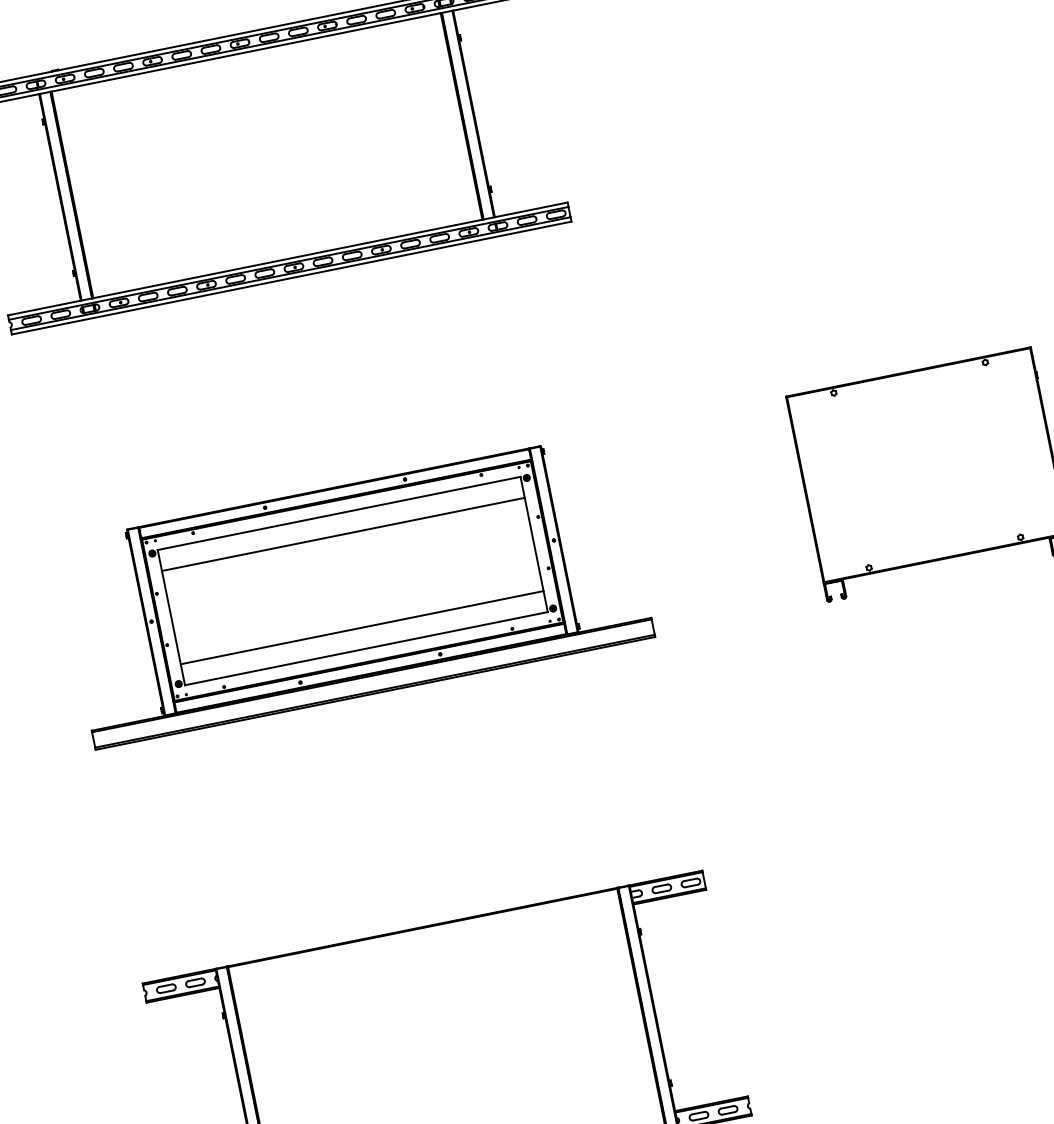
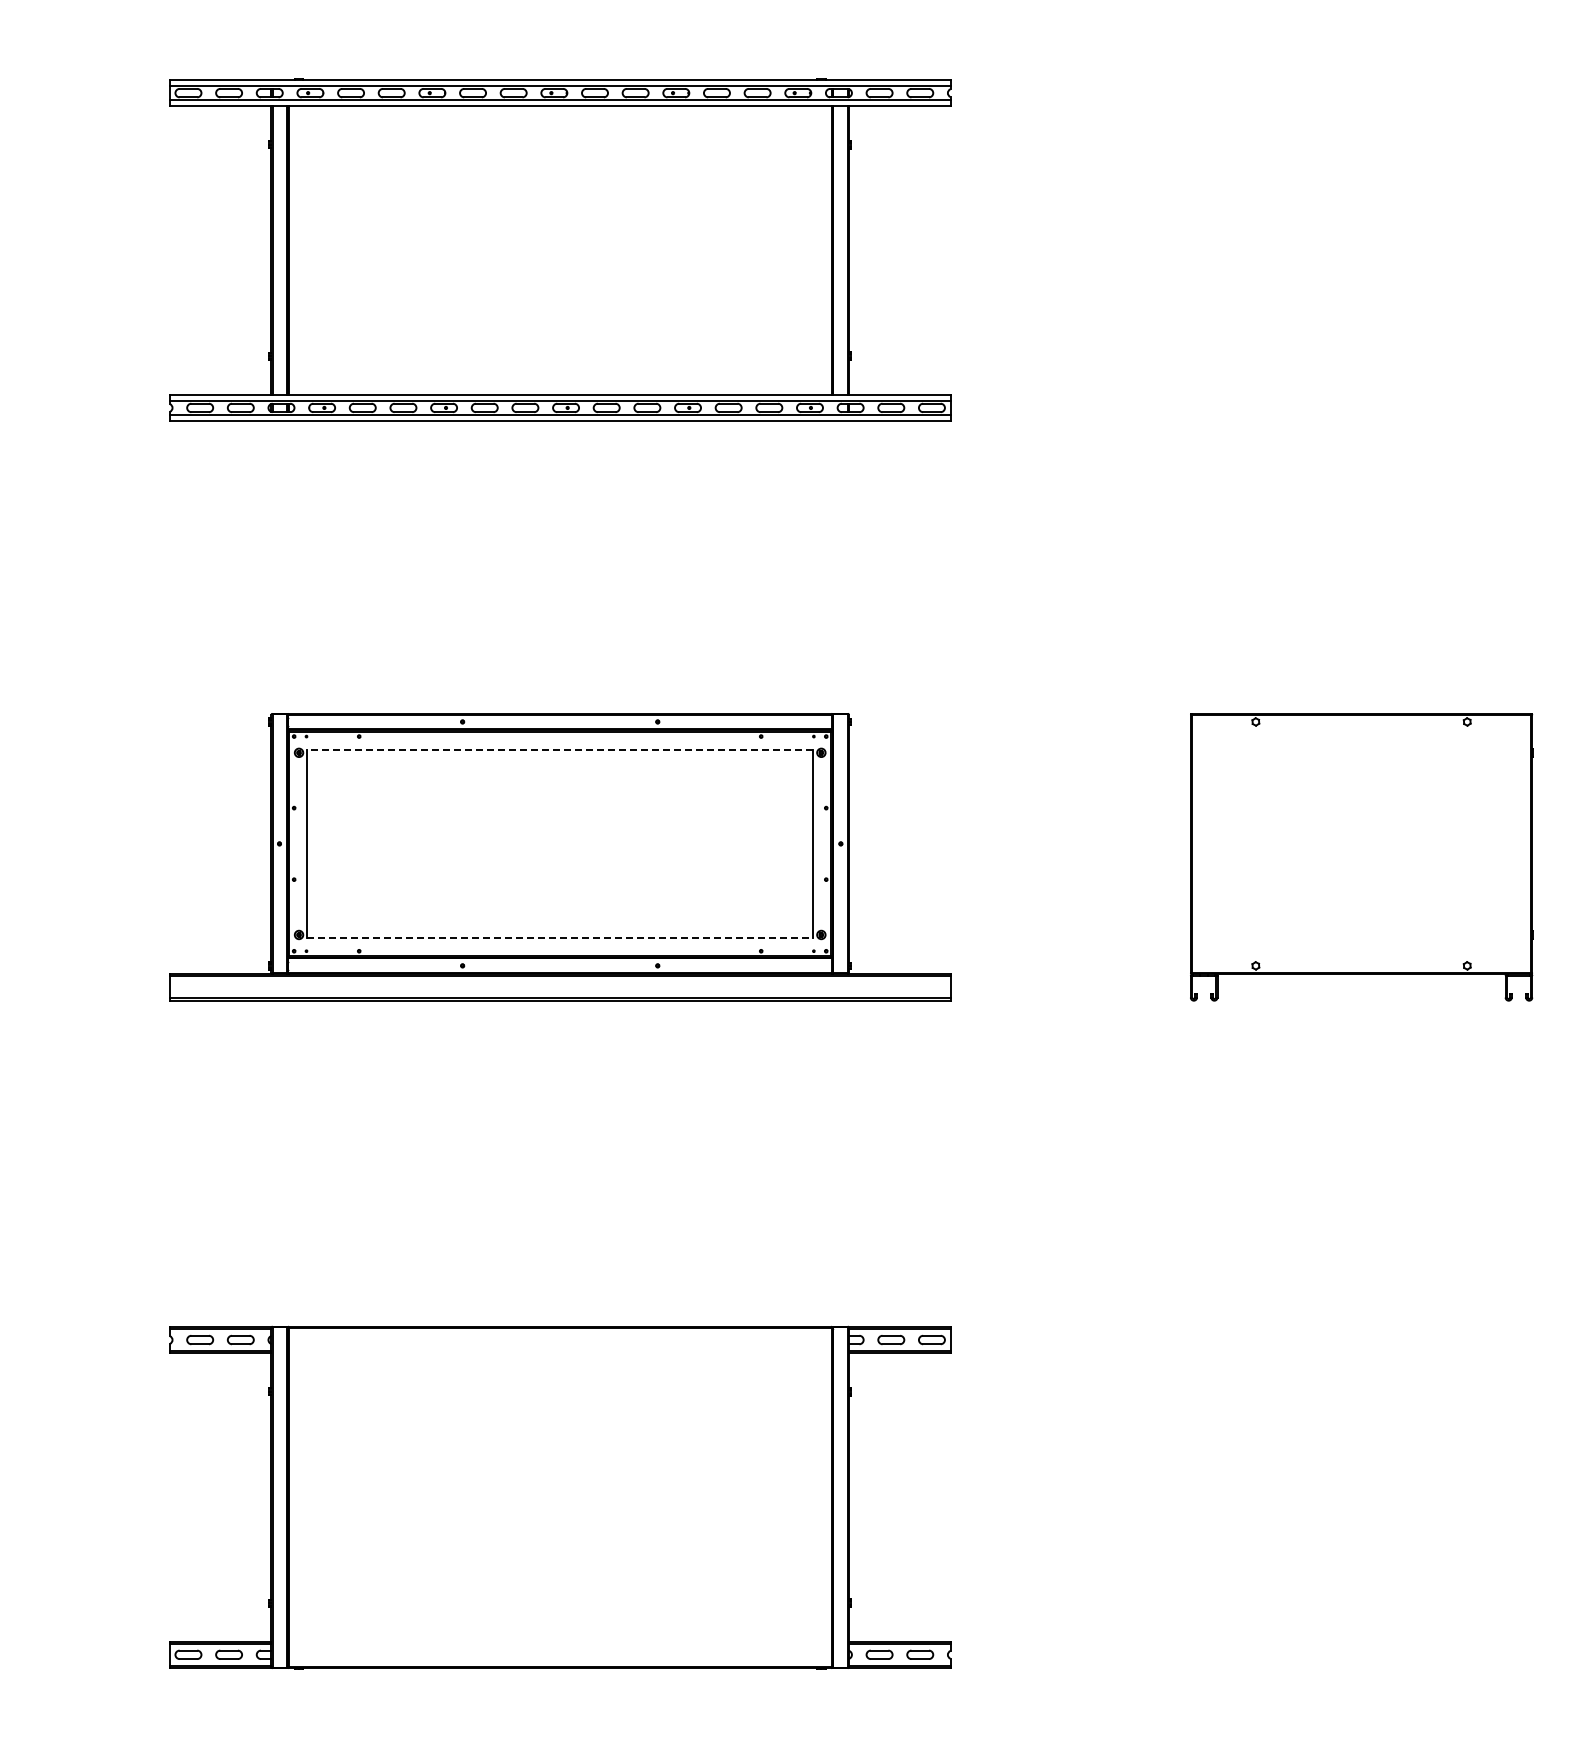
line: (338, 513) -> (559, 749), solid -> dashed
line: (343, 534) -> (560, 778), removed
line: (362, 627) -> (560, 908), removed
line: (366, 648) -> (560, 938), solid -> dashed

